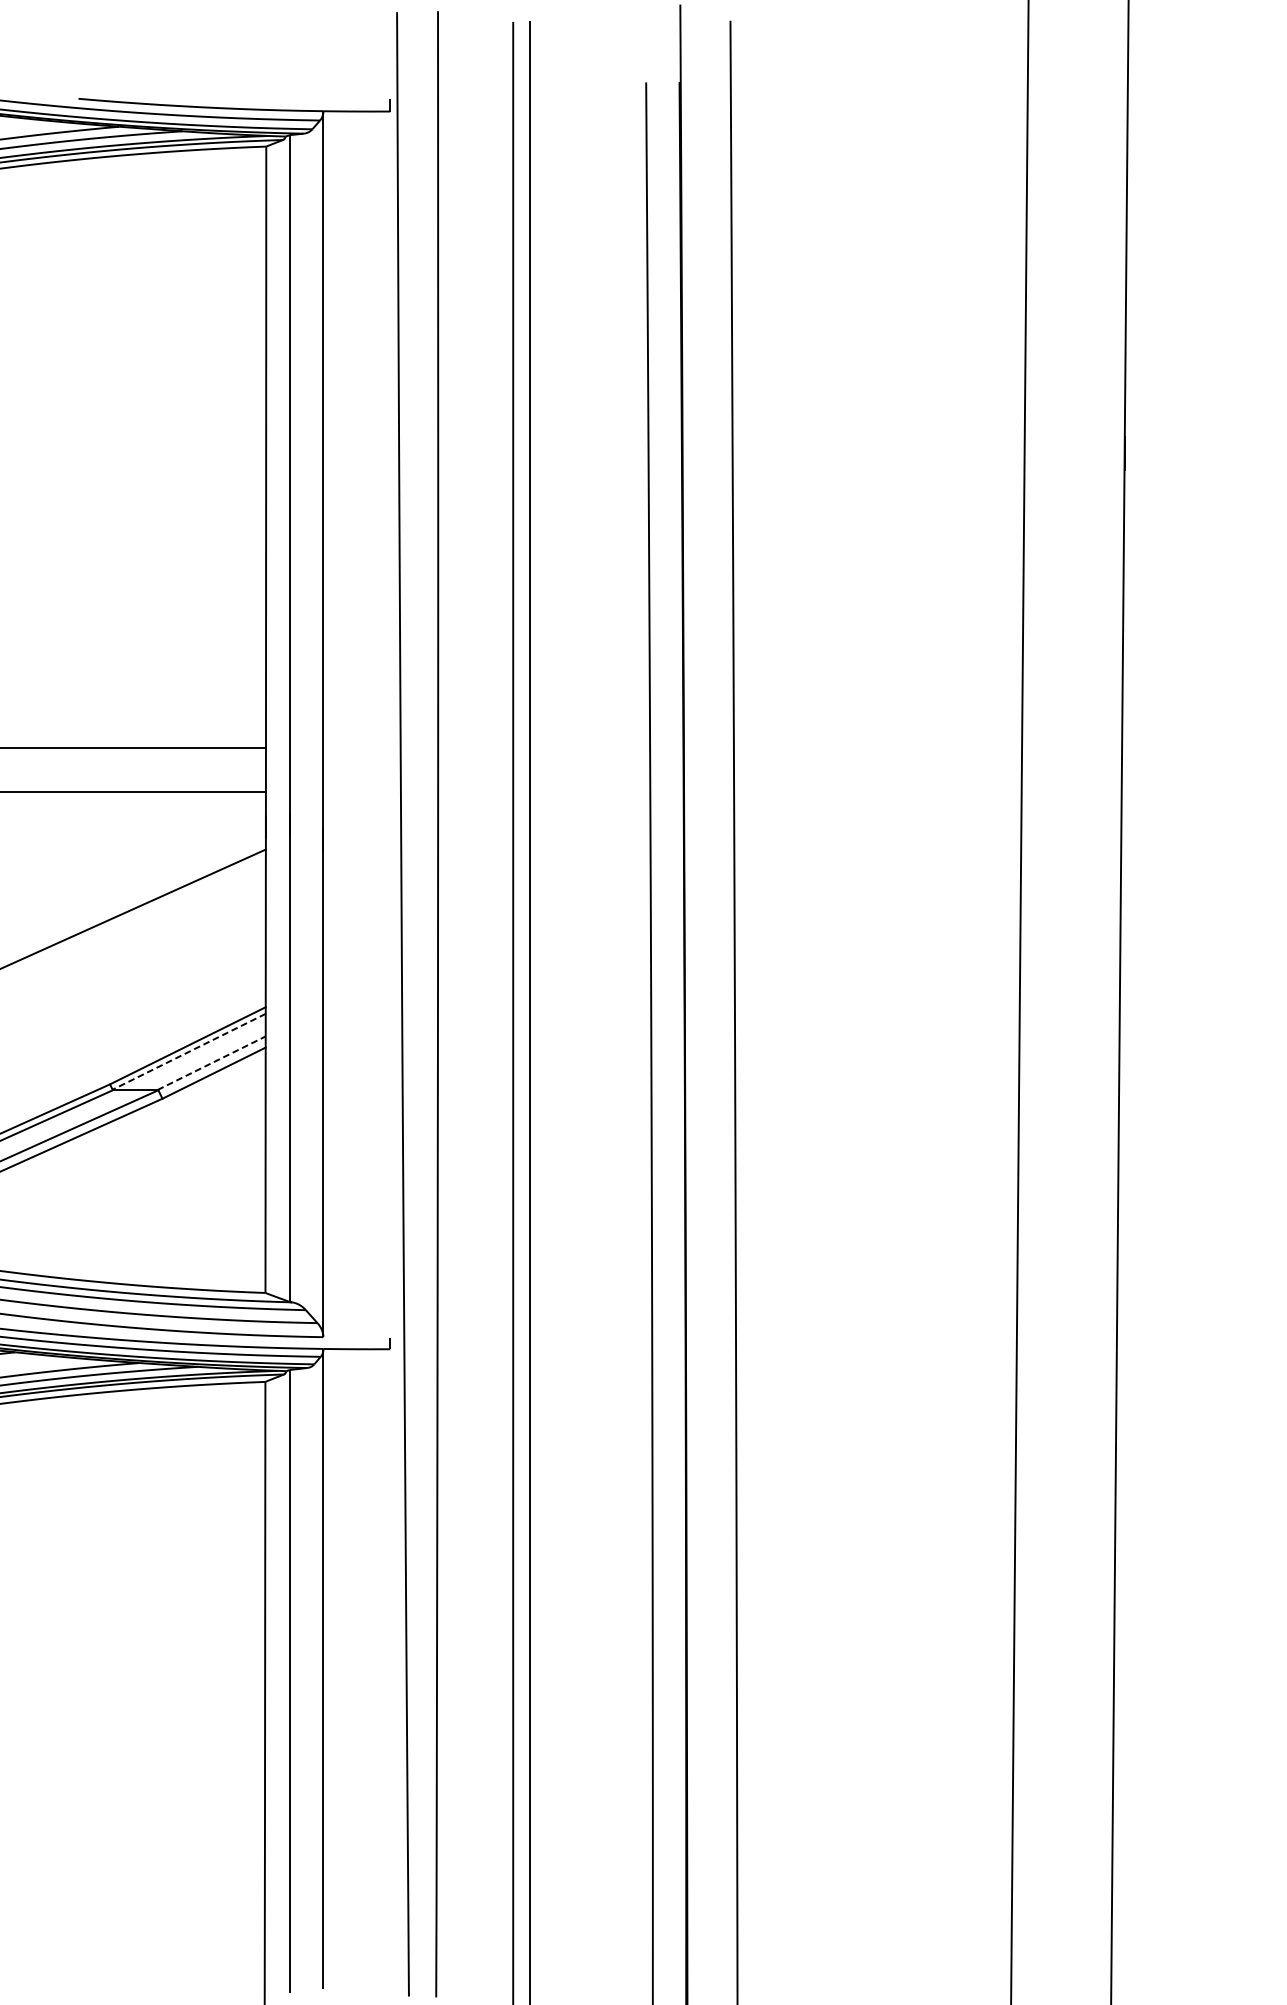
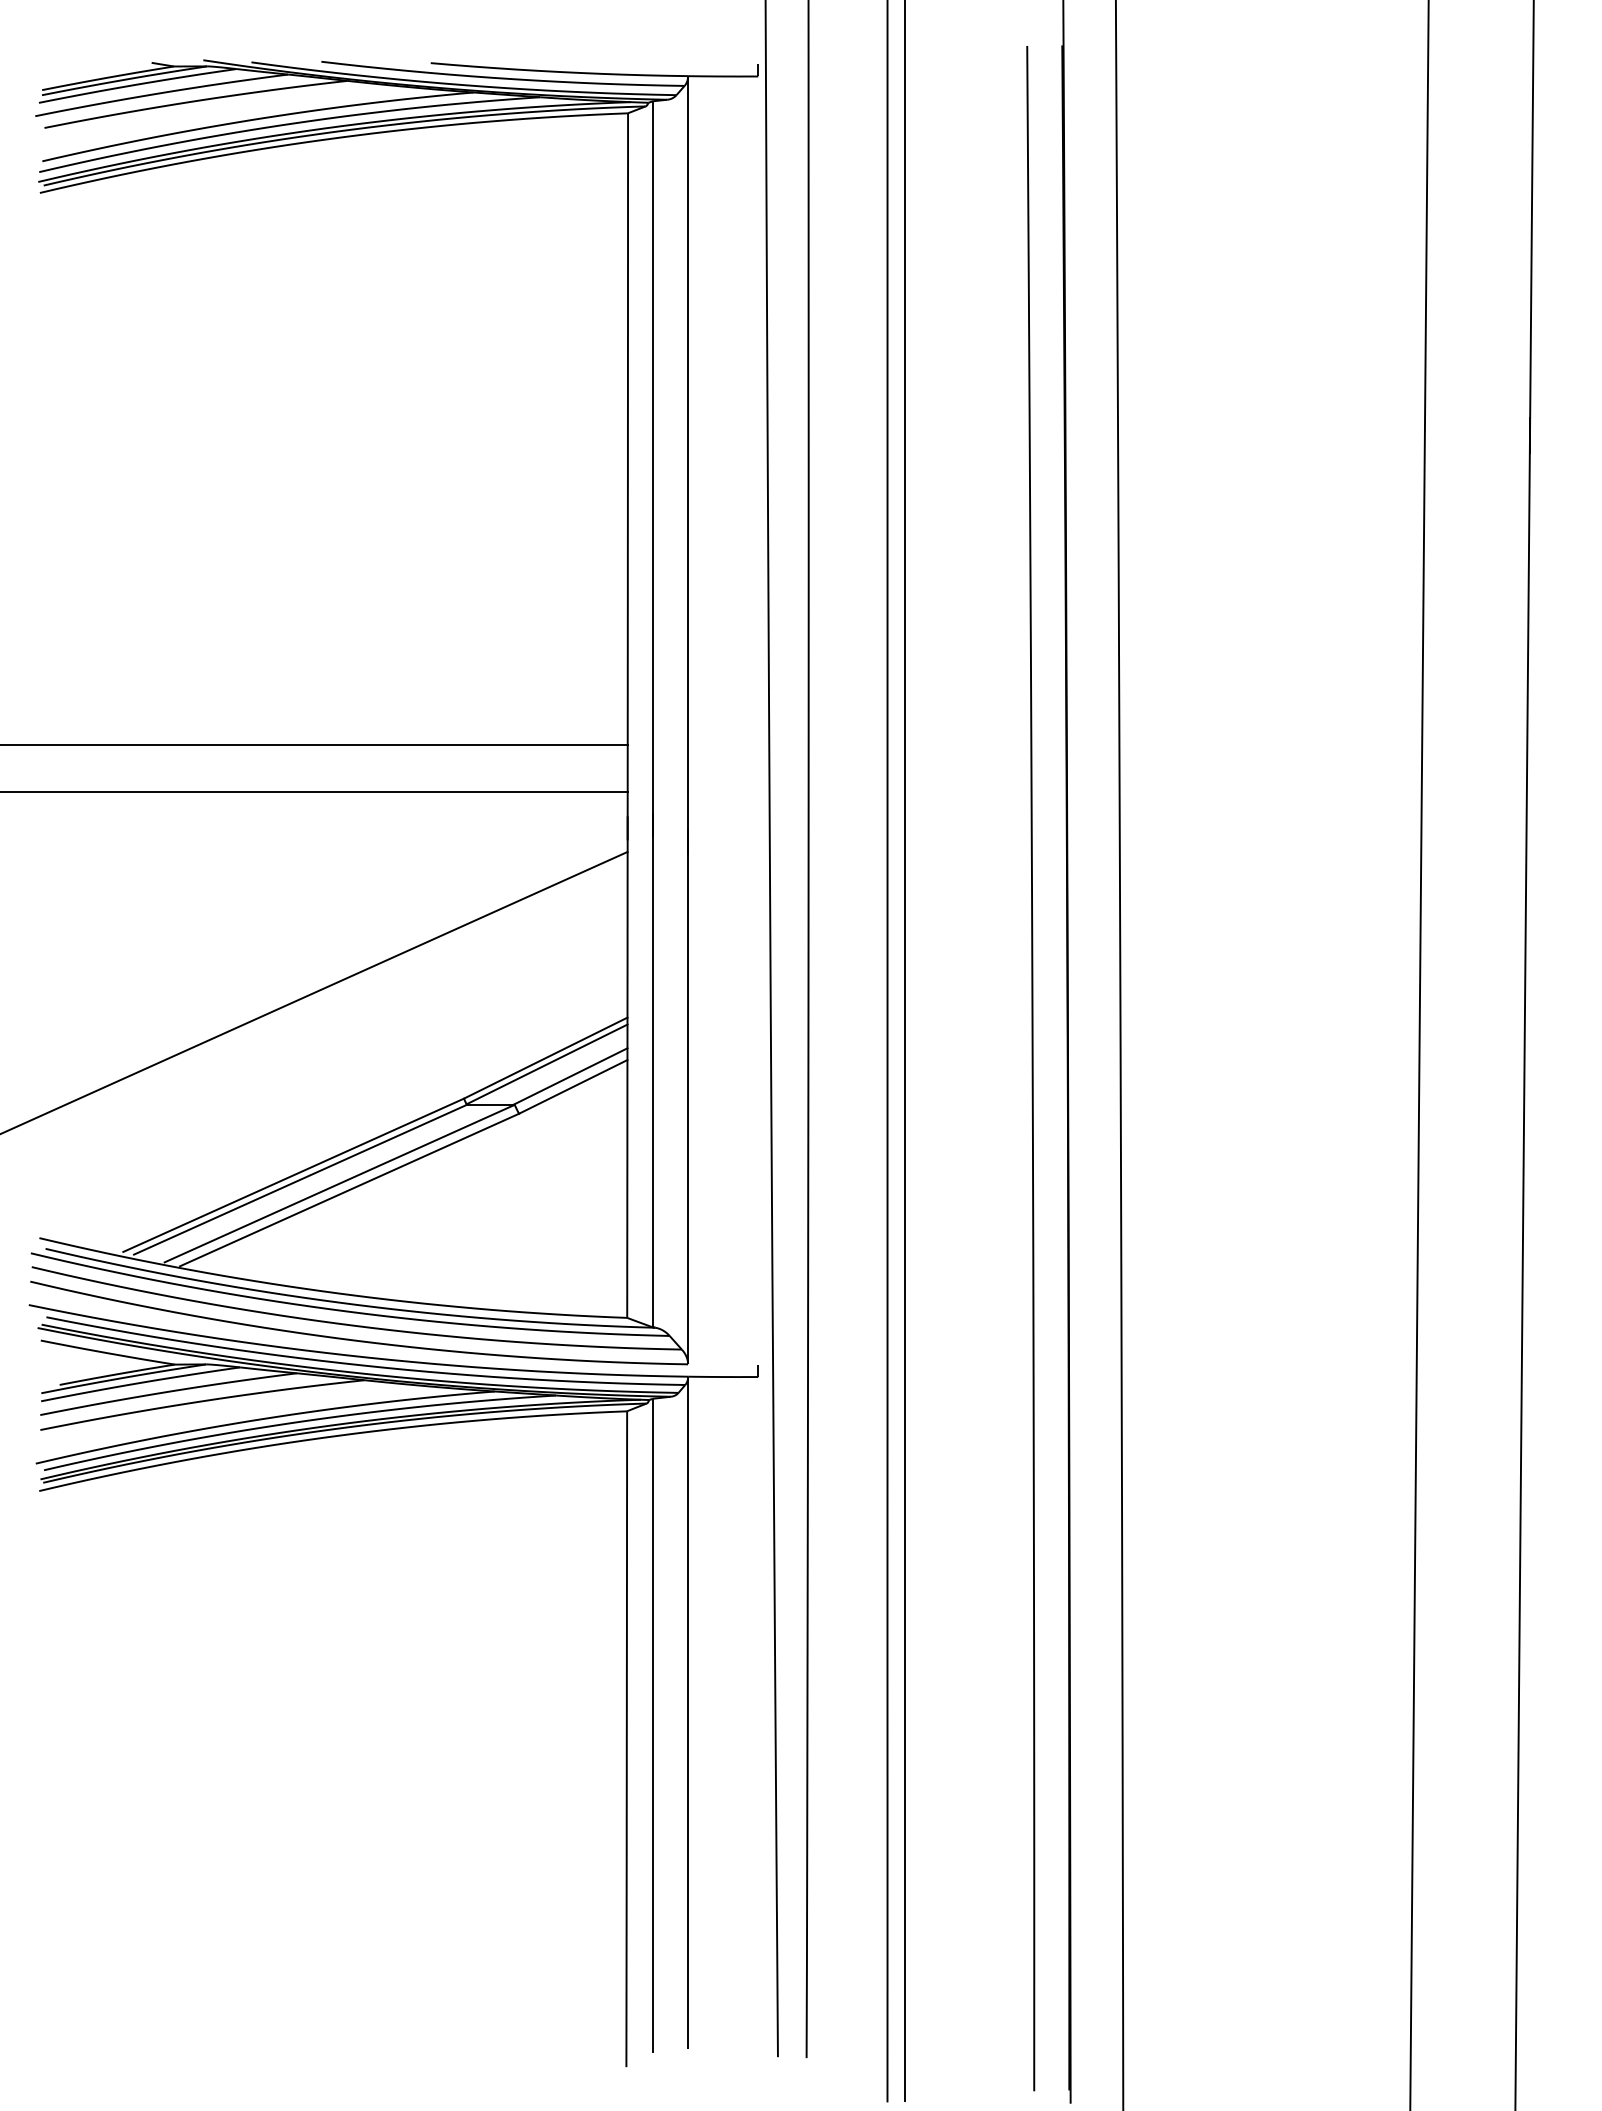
line: (189, 1051) -> (547, 1064), dashed -> solid
line: (212, 1063) -> (571, 1076), dashed -> solid

